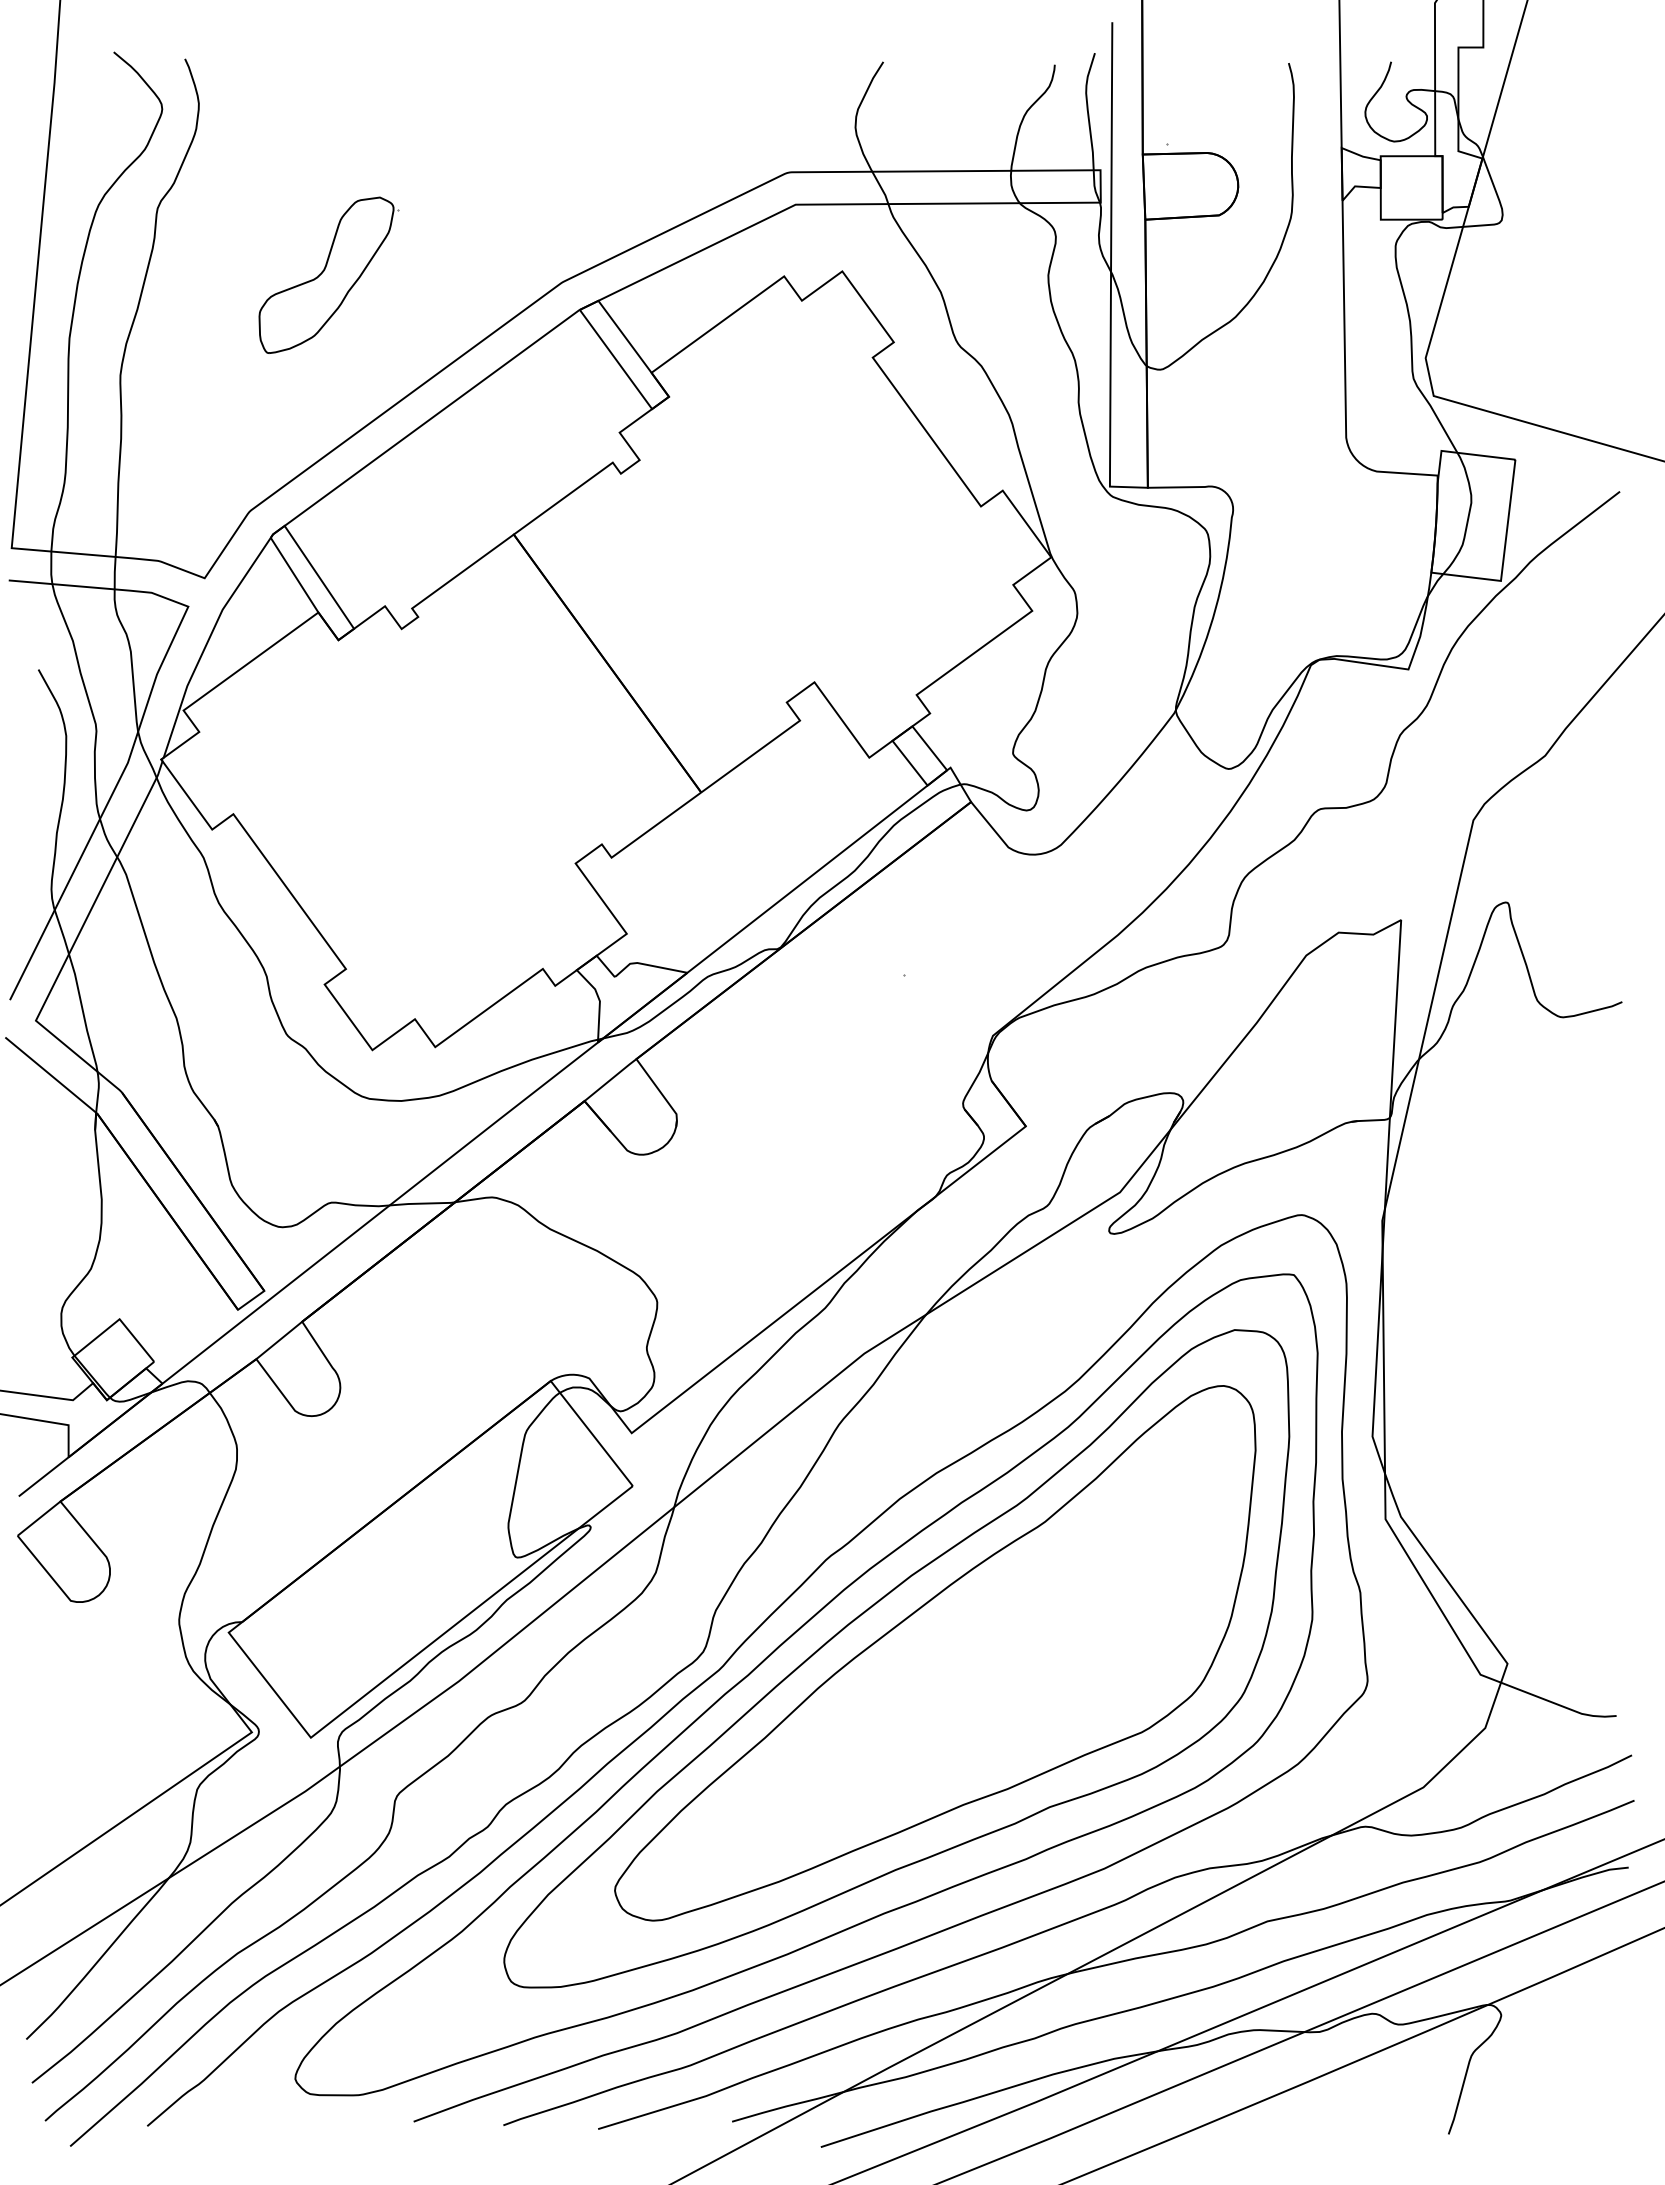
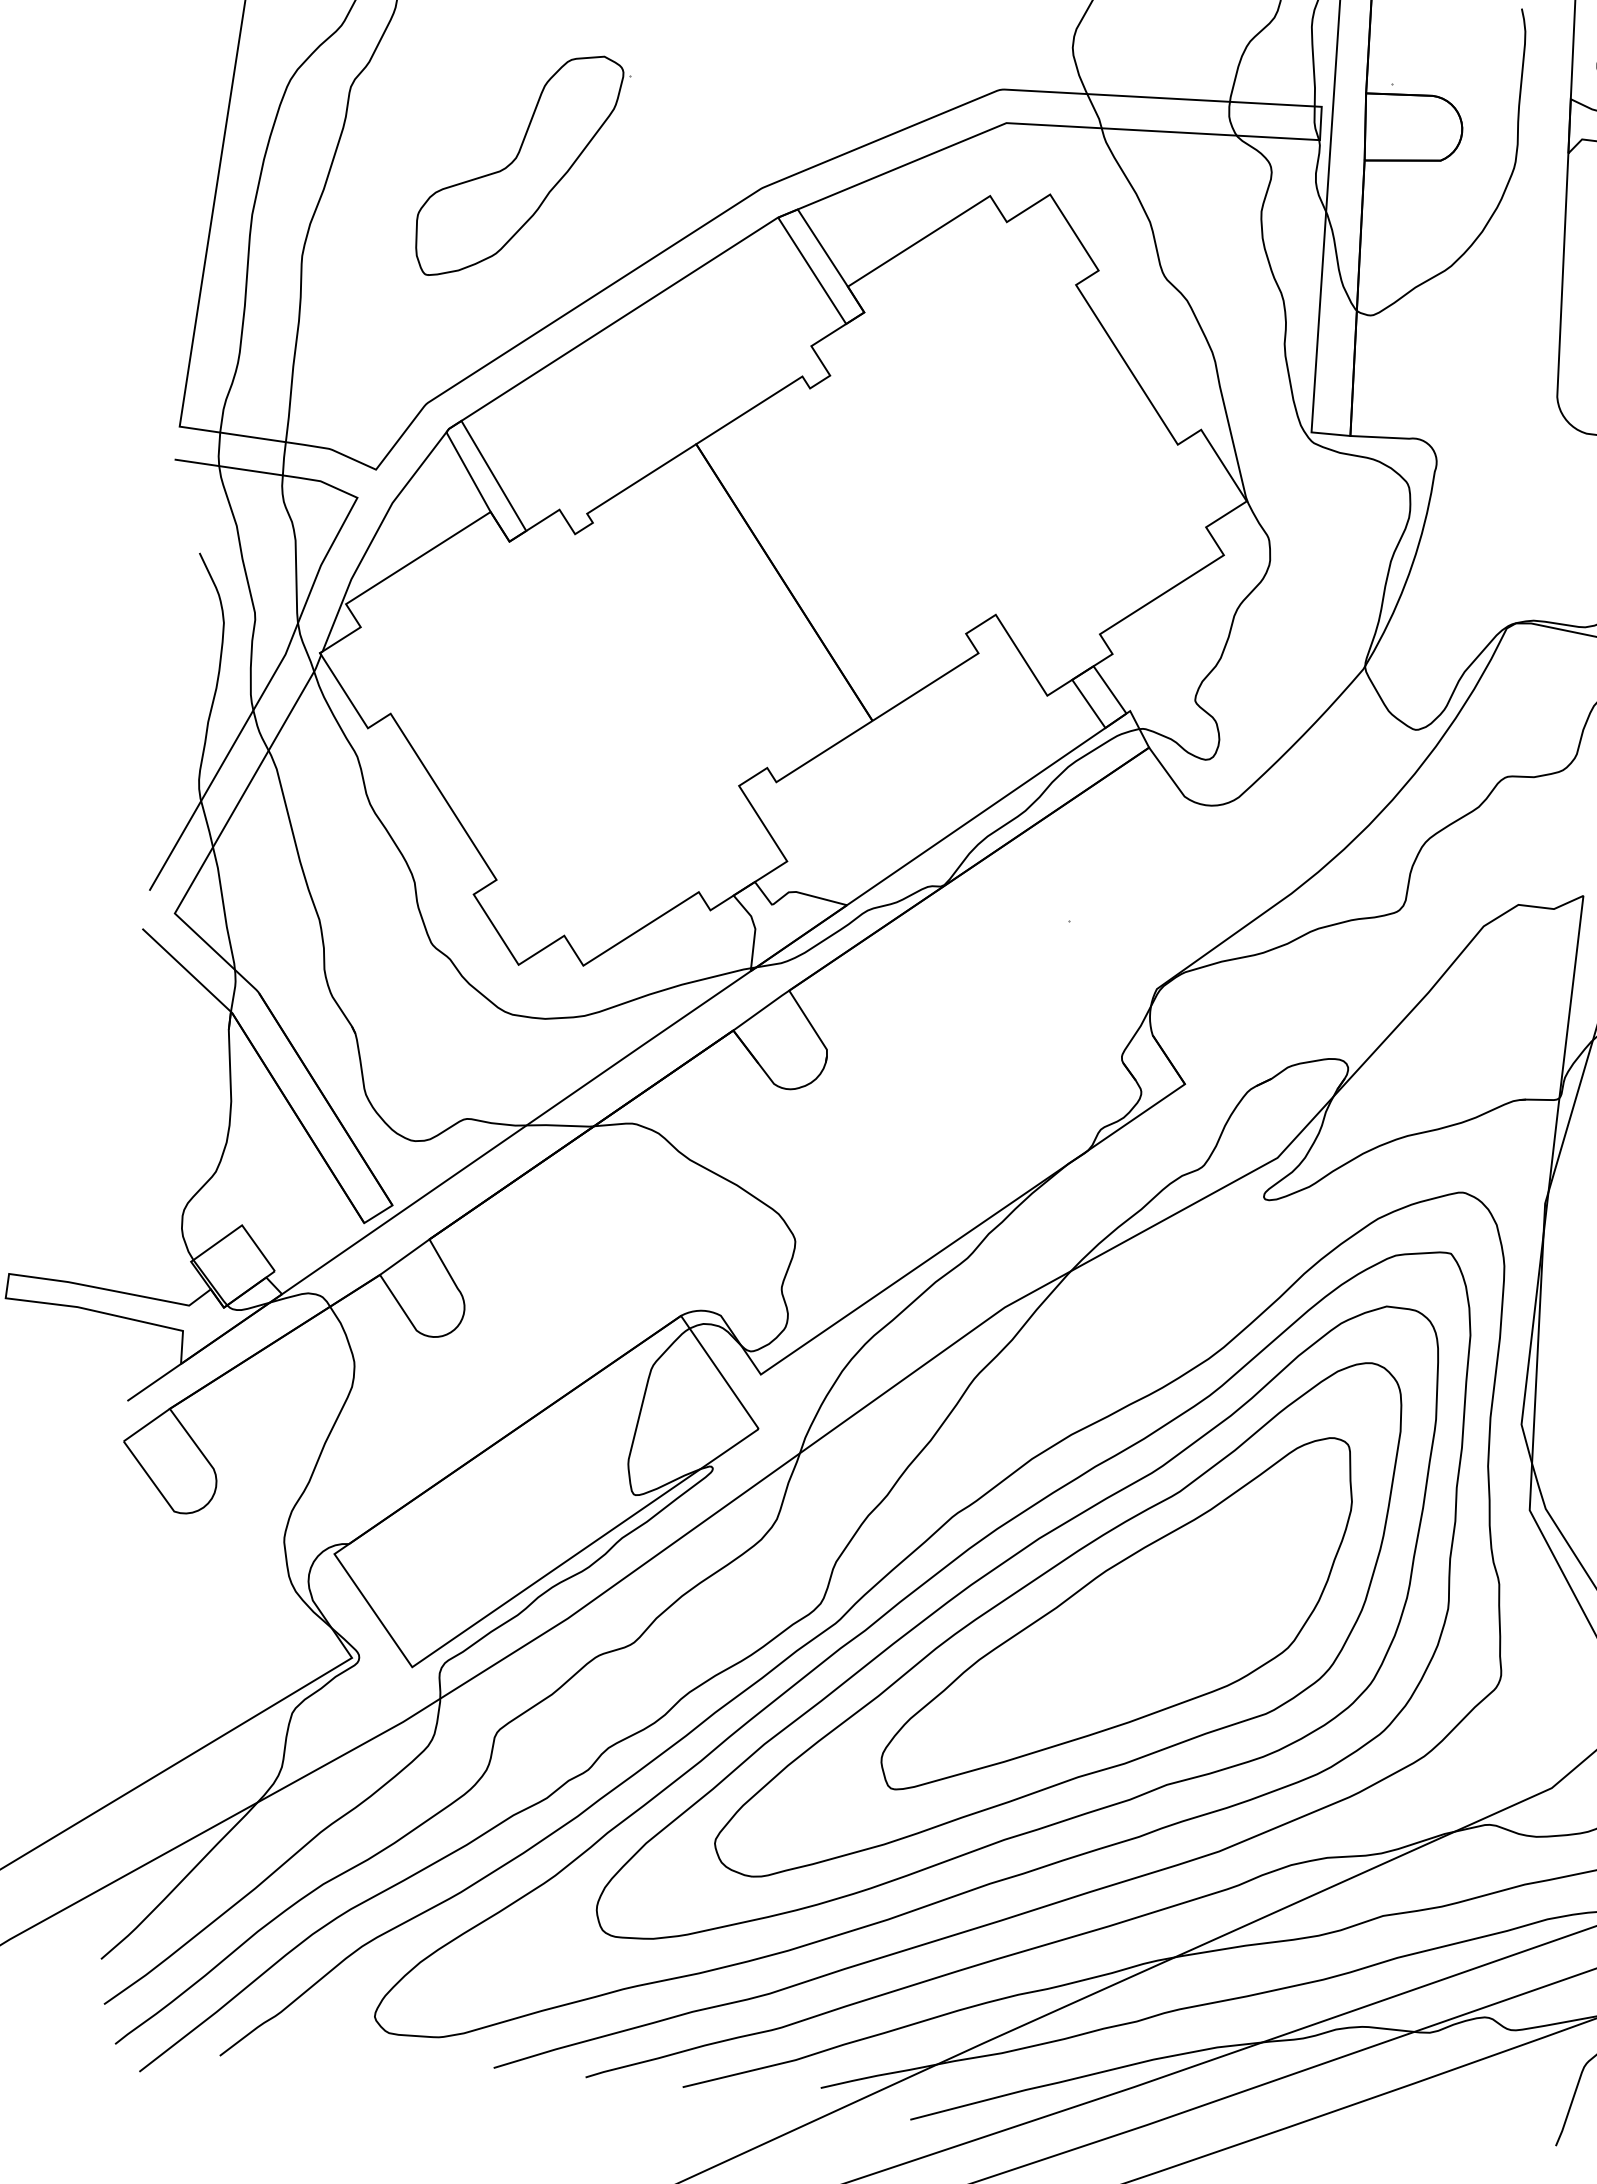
part: (328, 275) -> (522, 166), size x1.43
part: (991, 1644) -> (1117, 1614), added

